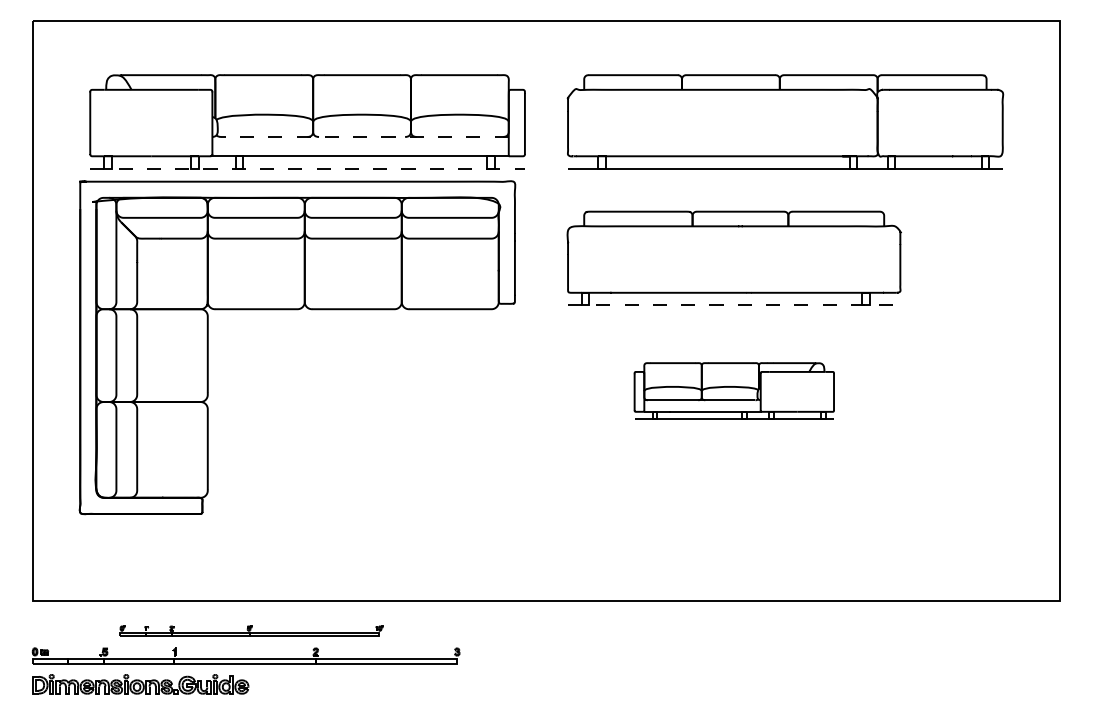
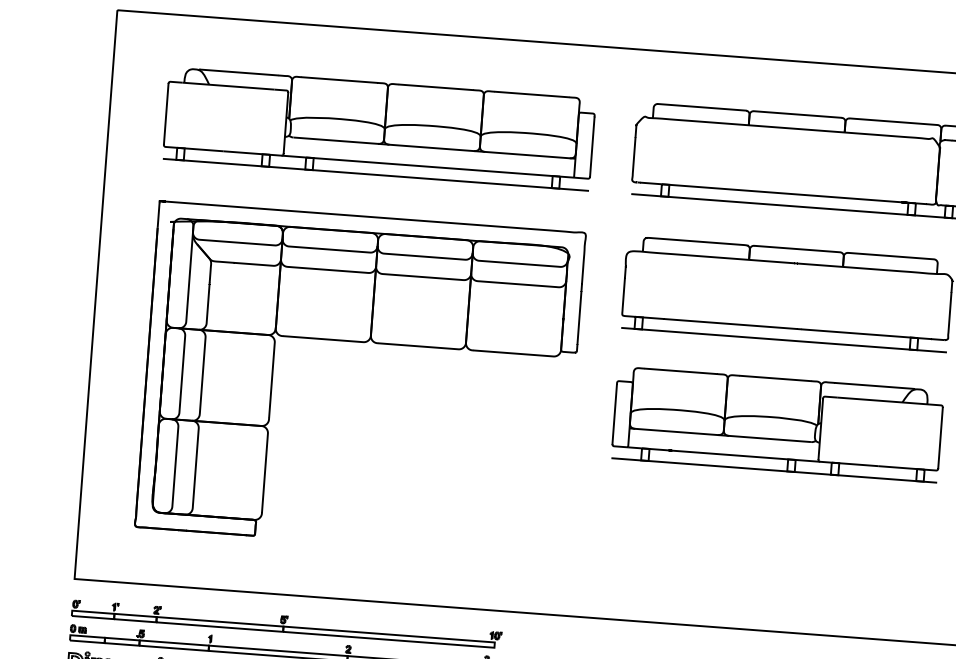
line: (365, 136) -> (435, 147), dashed -> solid
line: (308, 168) -> (376, 174), dashed -> solid
line: (734, 305) -> (784, 340), dashed -> solid
part: (297, 310) -> (363, 343), moved
part: (734, 390) -> (778, 423), size x1.67
part: (251, 630) -> (286, 623), size x1.67

